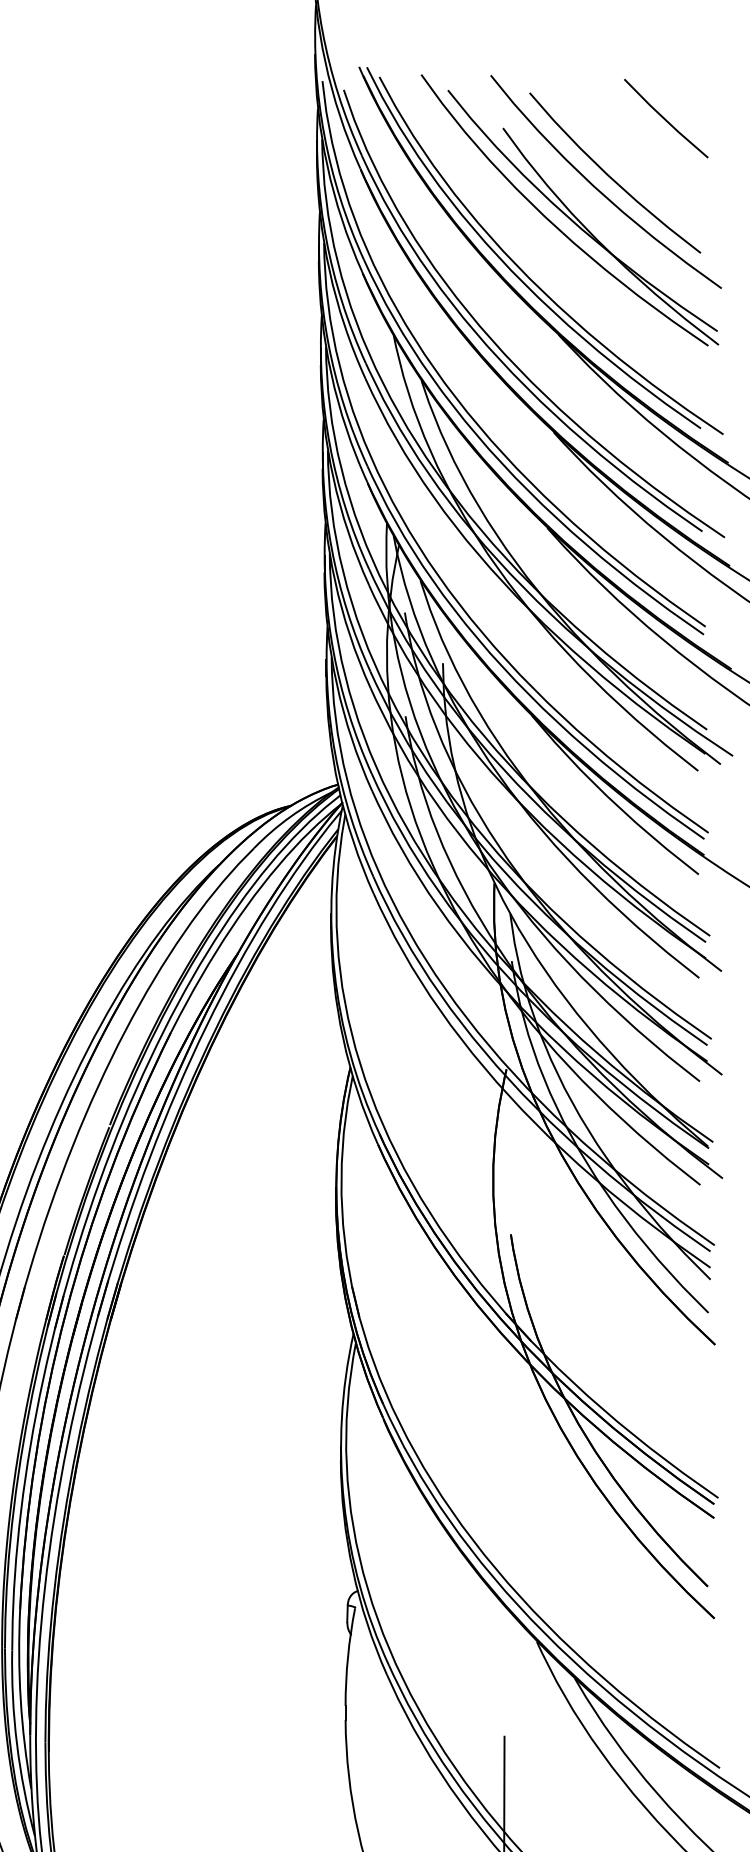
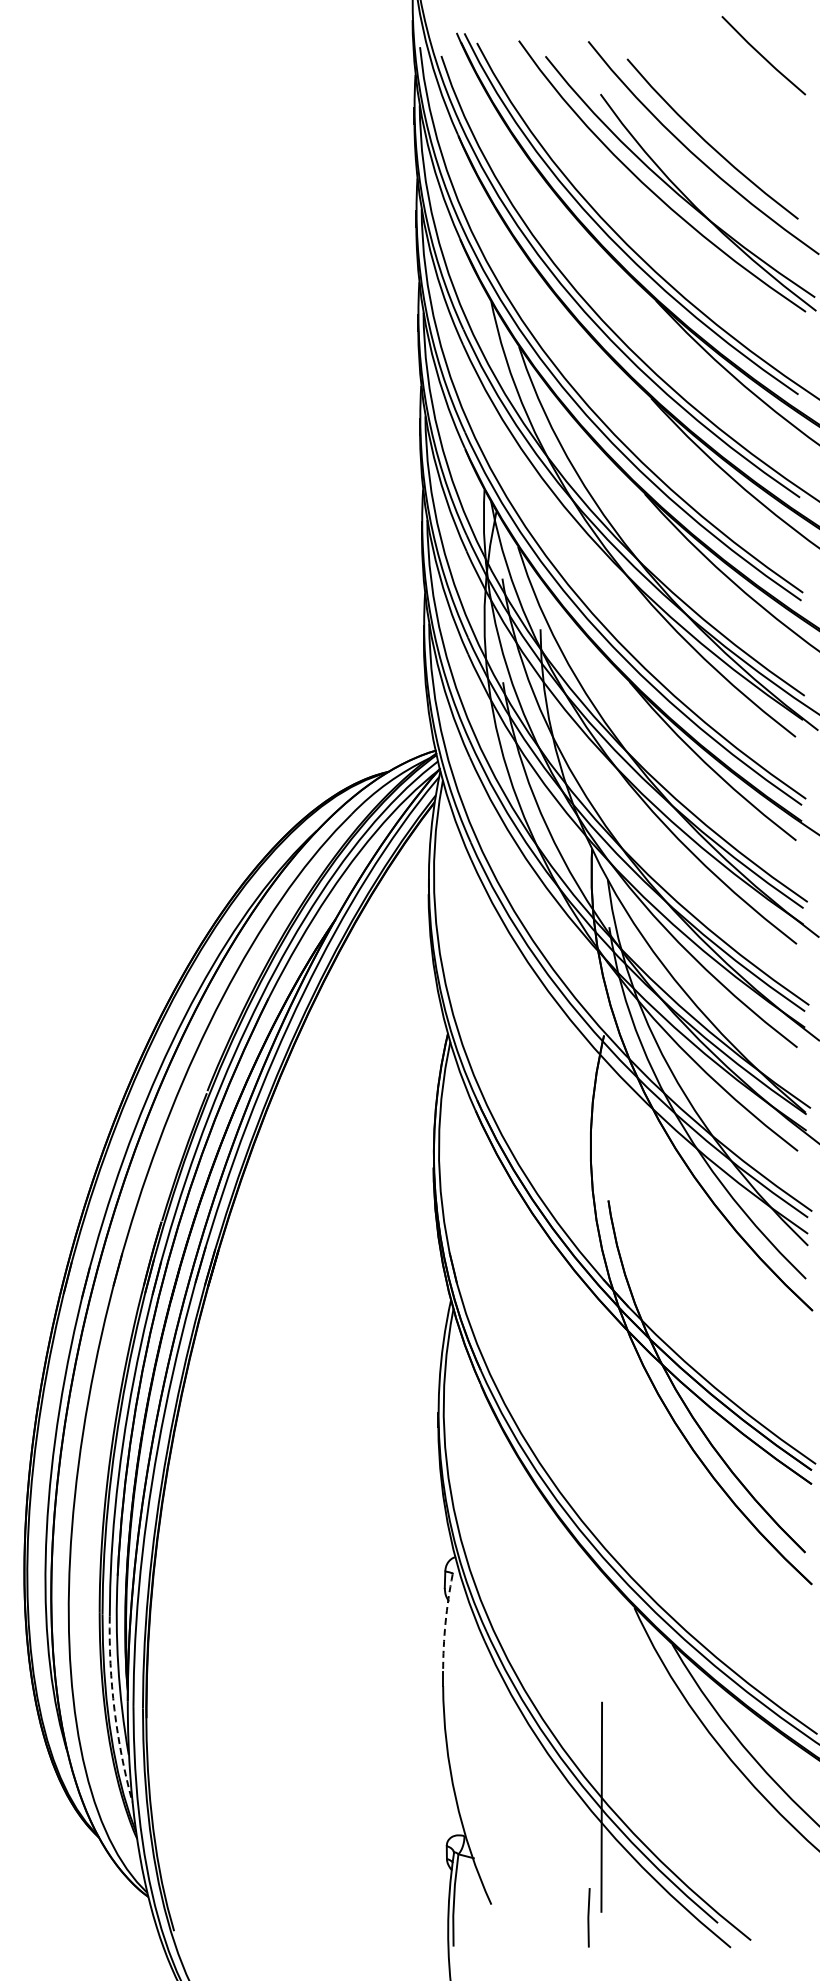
line: (664, 118) -> (762, 55), moved
arc: (347, 1657) -> (445, 1623), solid -> dashed
arc: (16, 1744) -> (114, 1710), solid -> dashed

